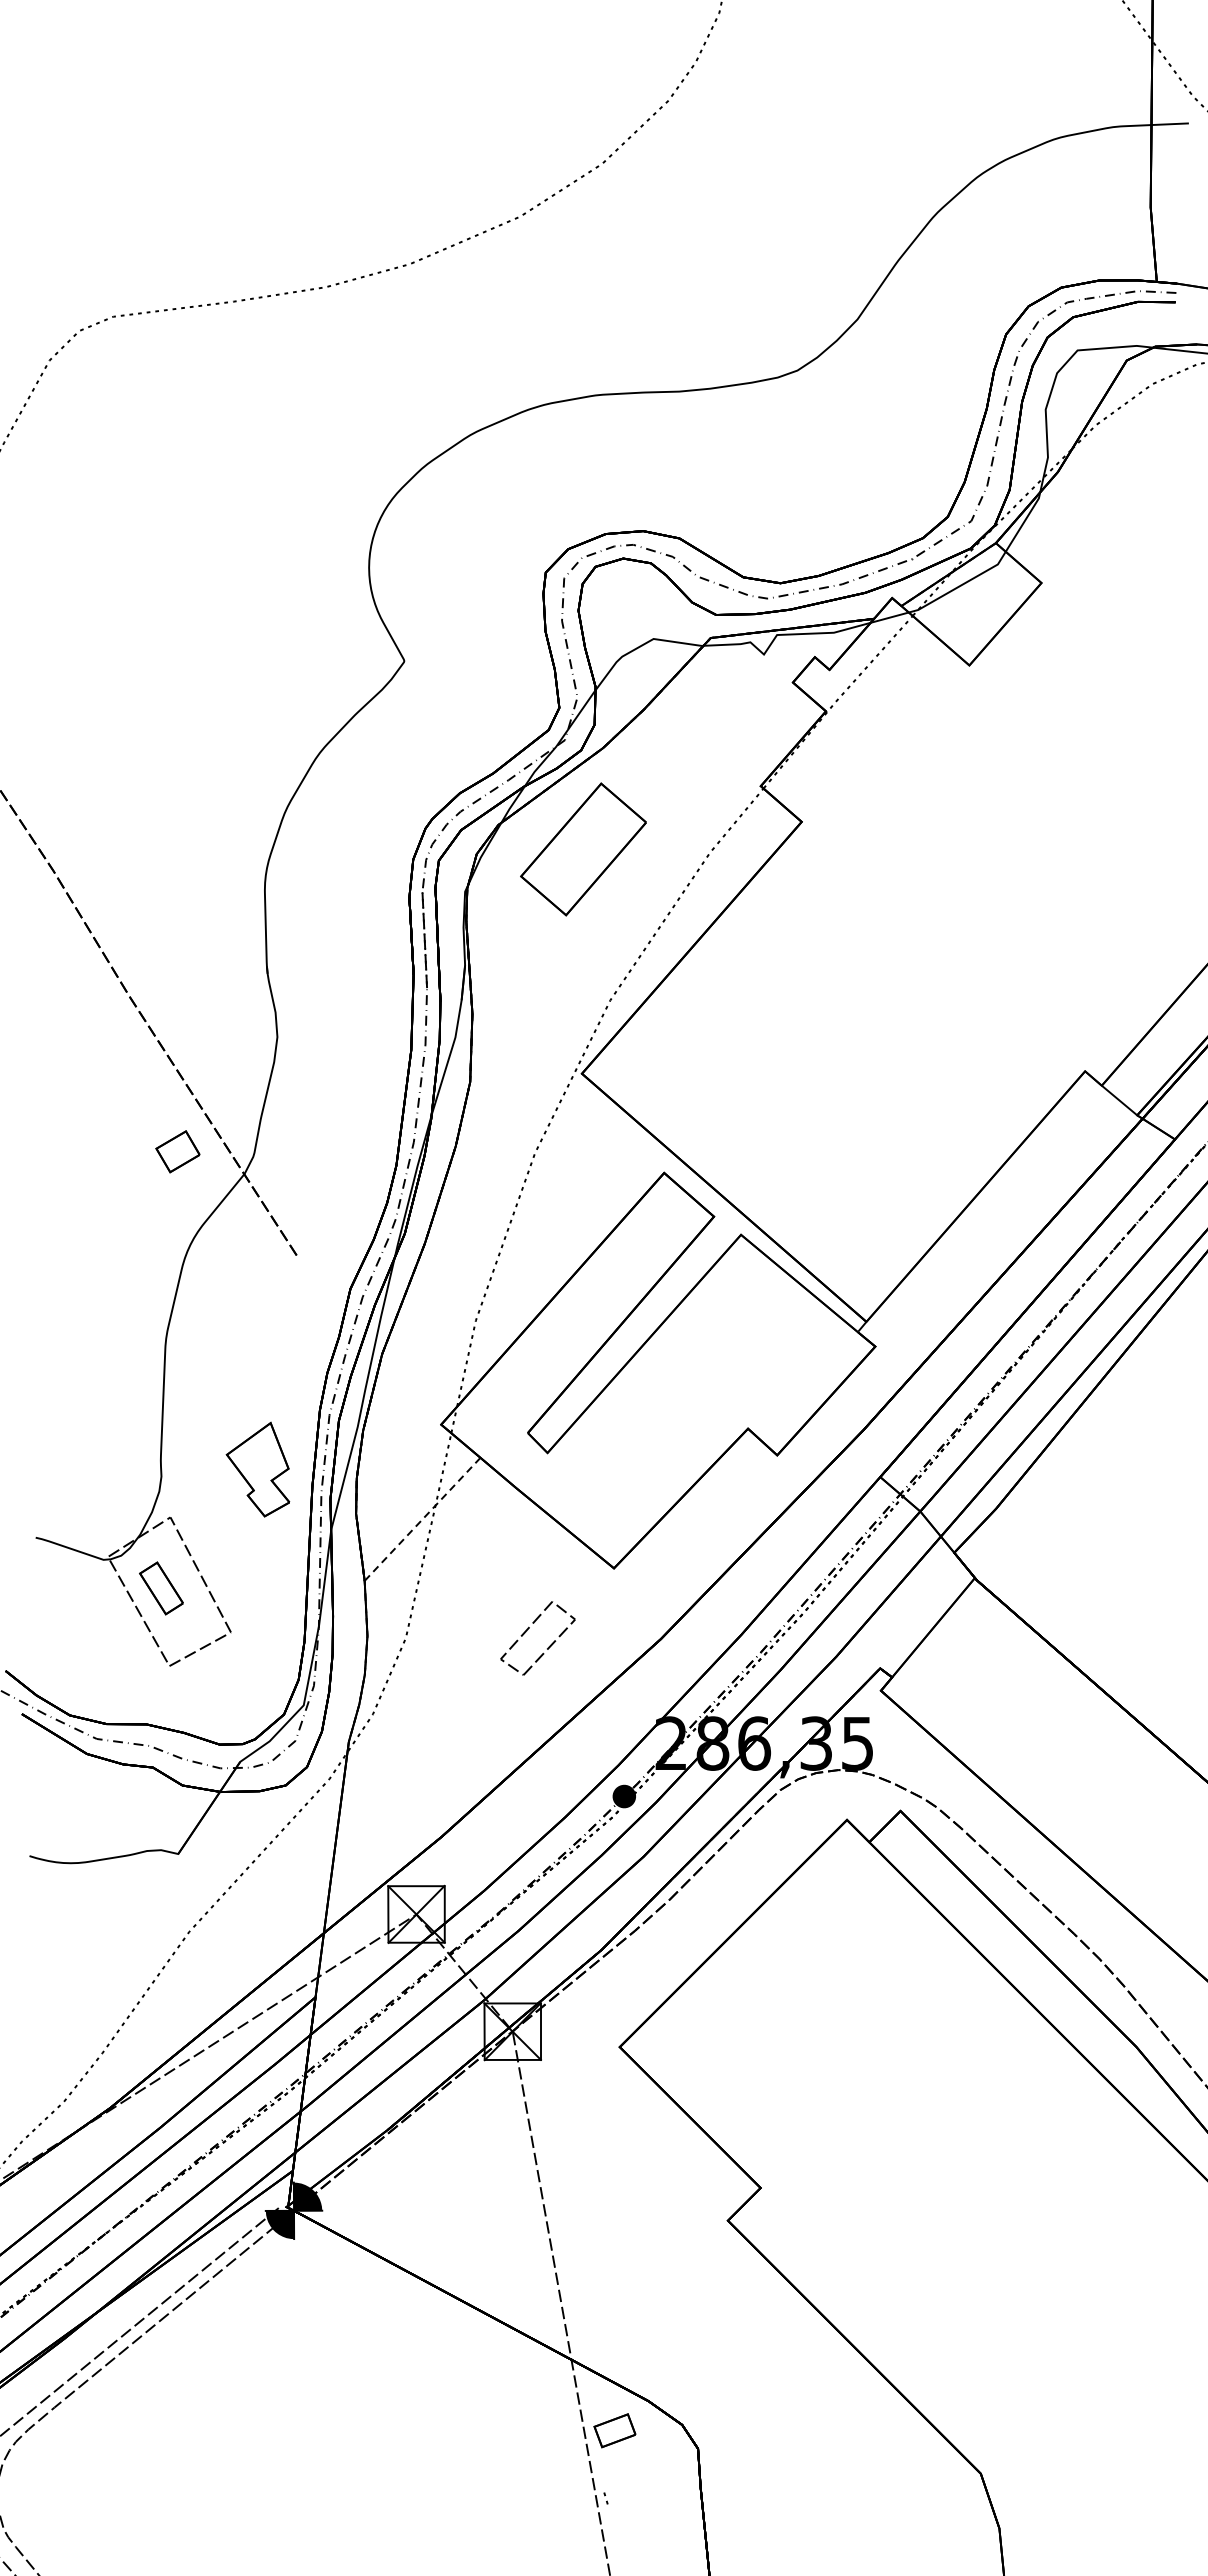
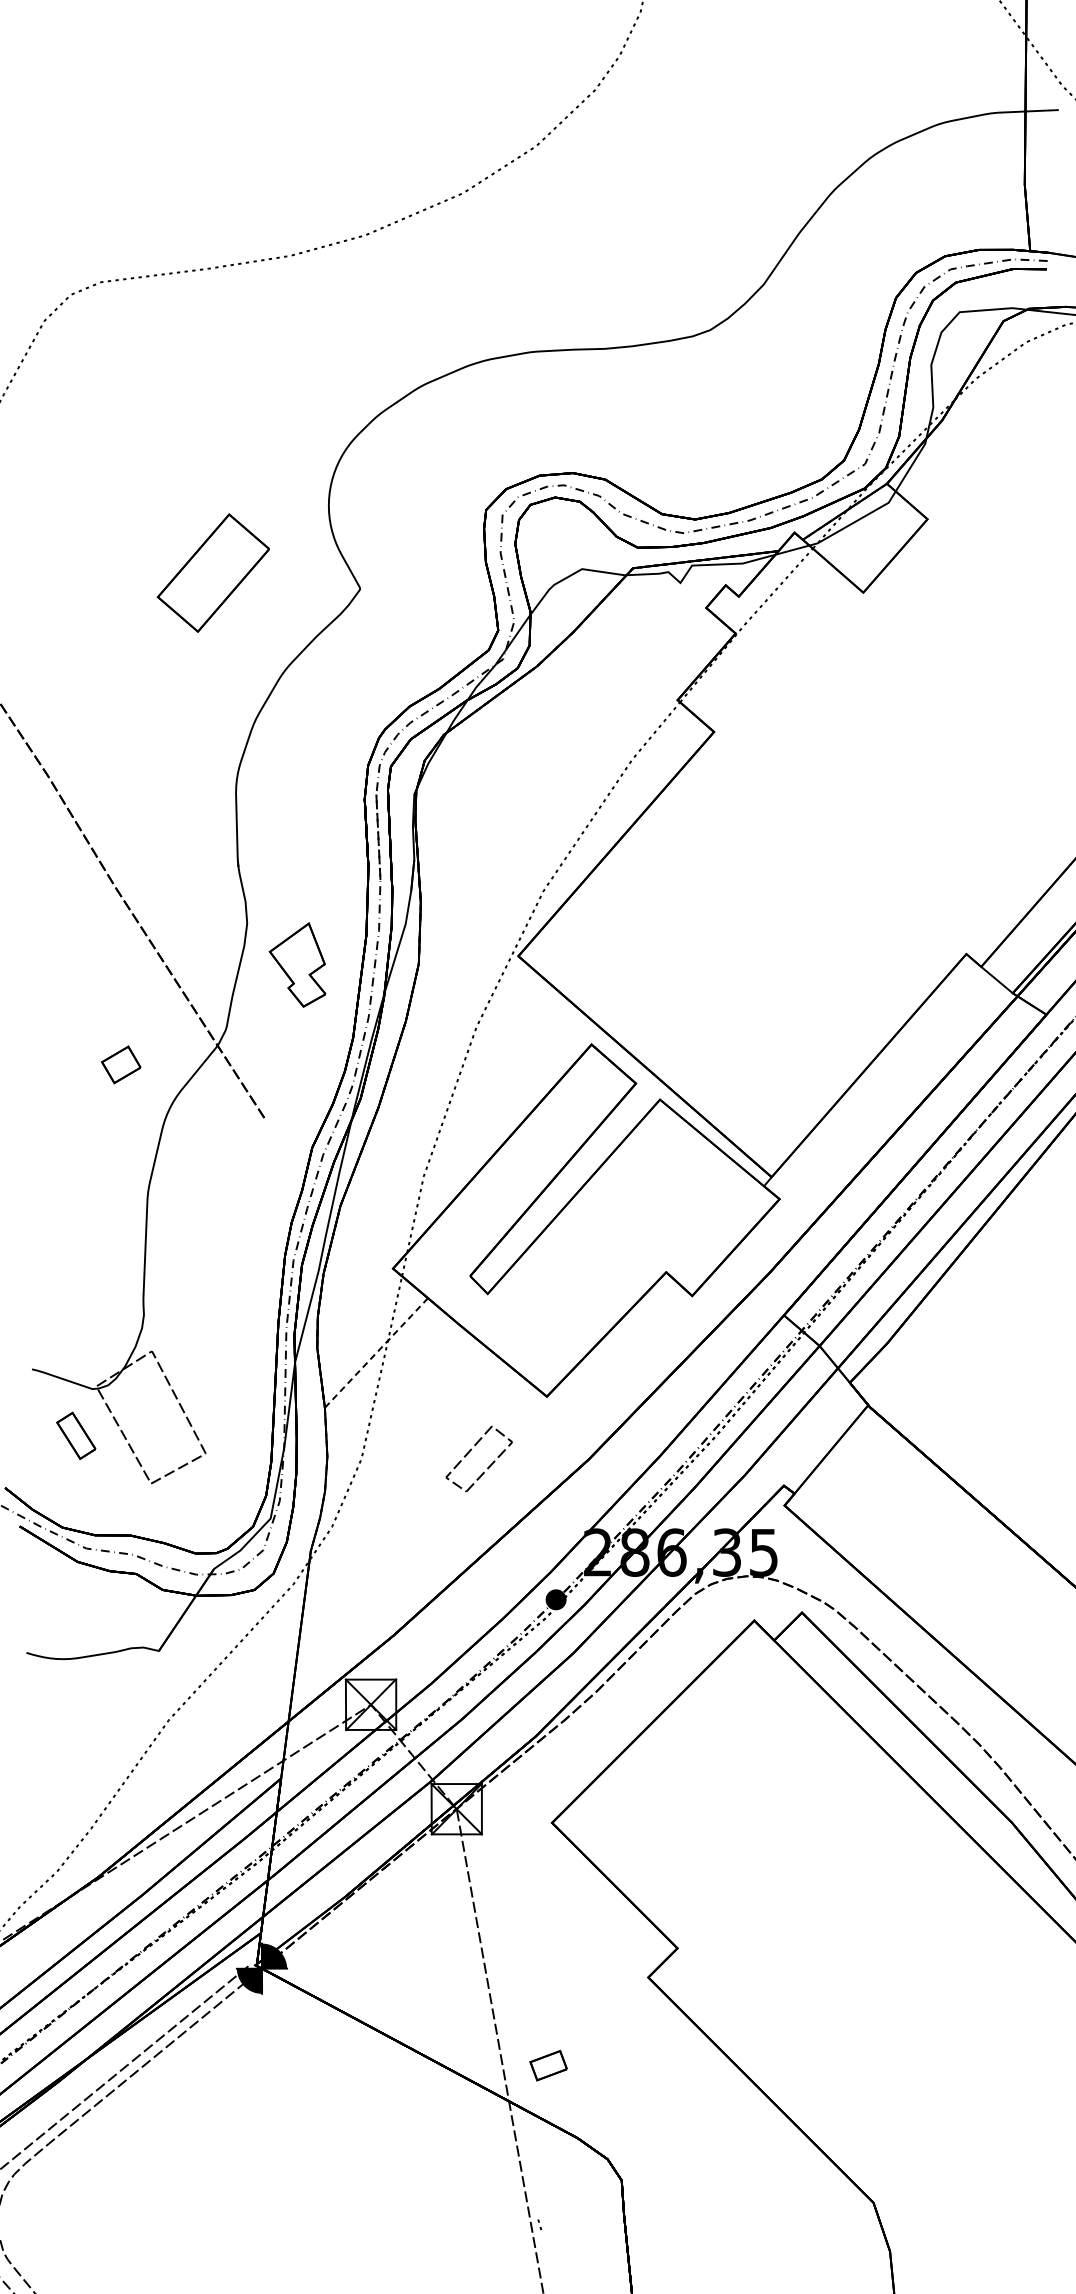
part: (583, 849) -> (213, 573), moved
part: (177, 1151) -> (120, 1064), moved
part: (257, 1469) -> (297, 964), moved
part: (161, 1588) -> (76, 1435), moved
part: (614, 2430) -> (548, 2065), moved

